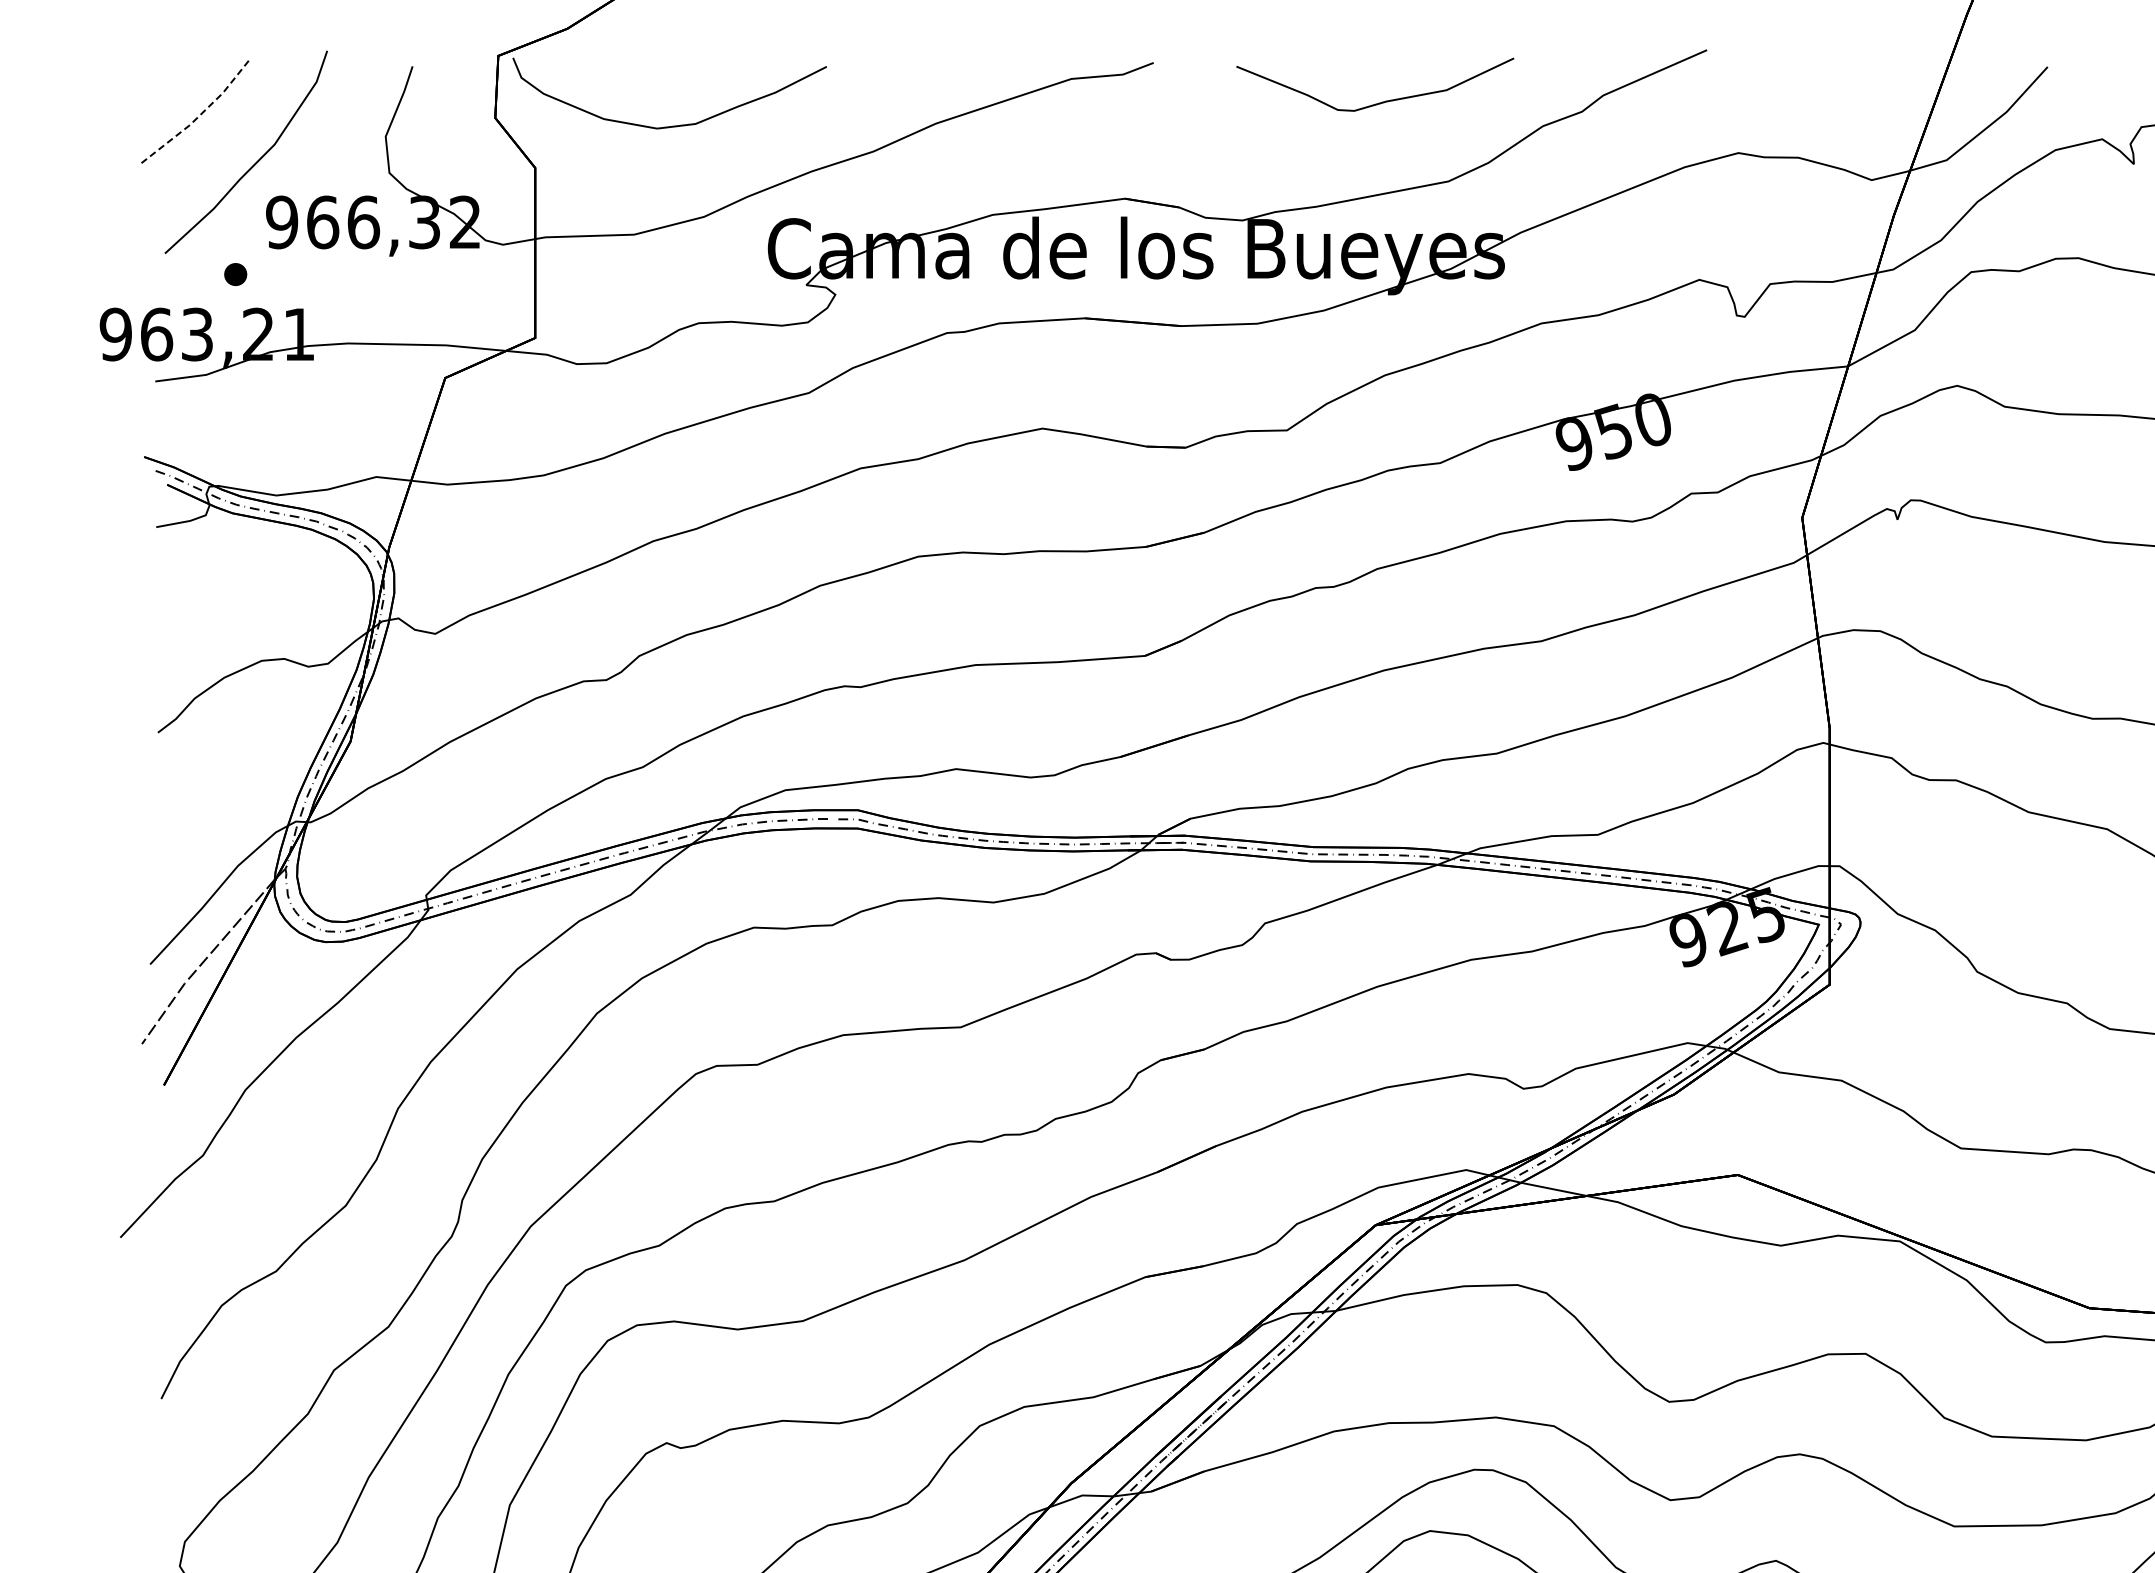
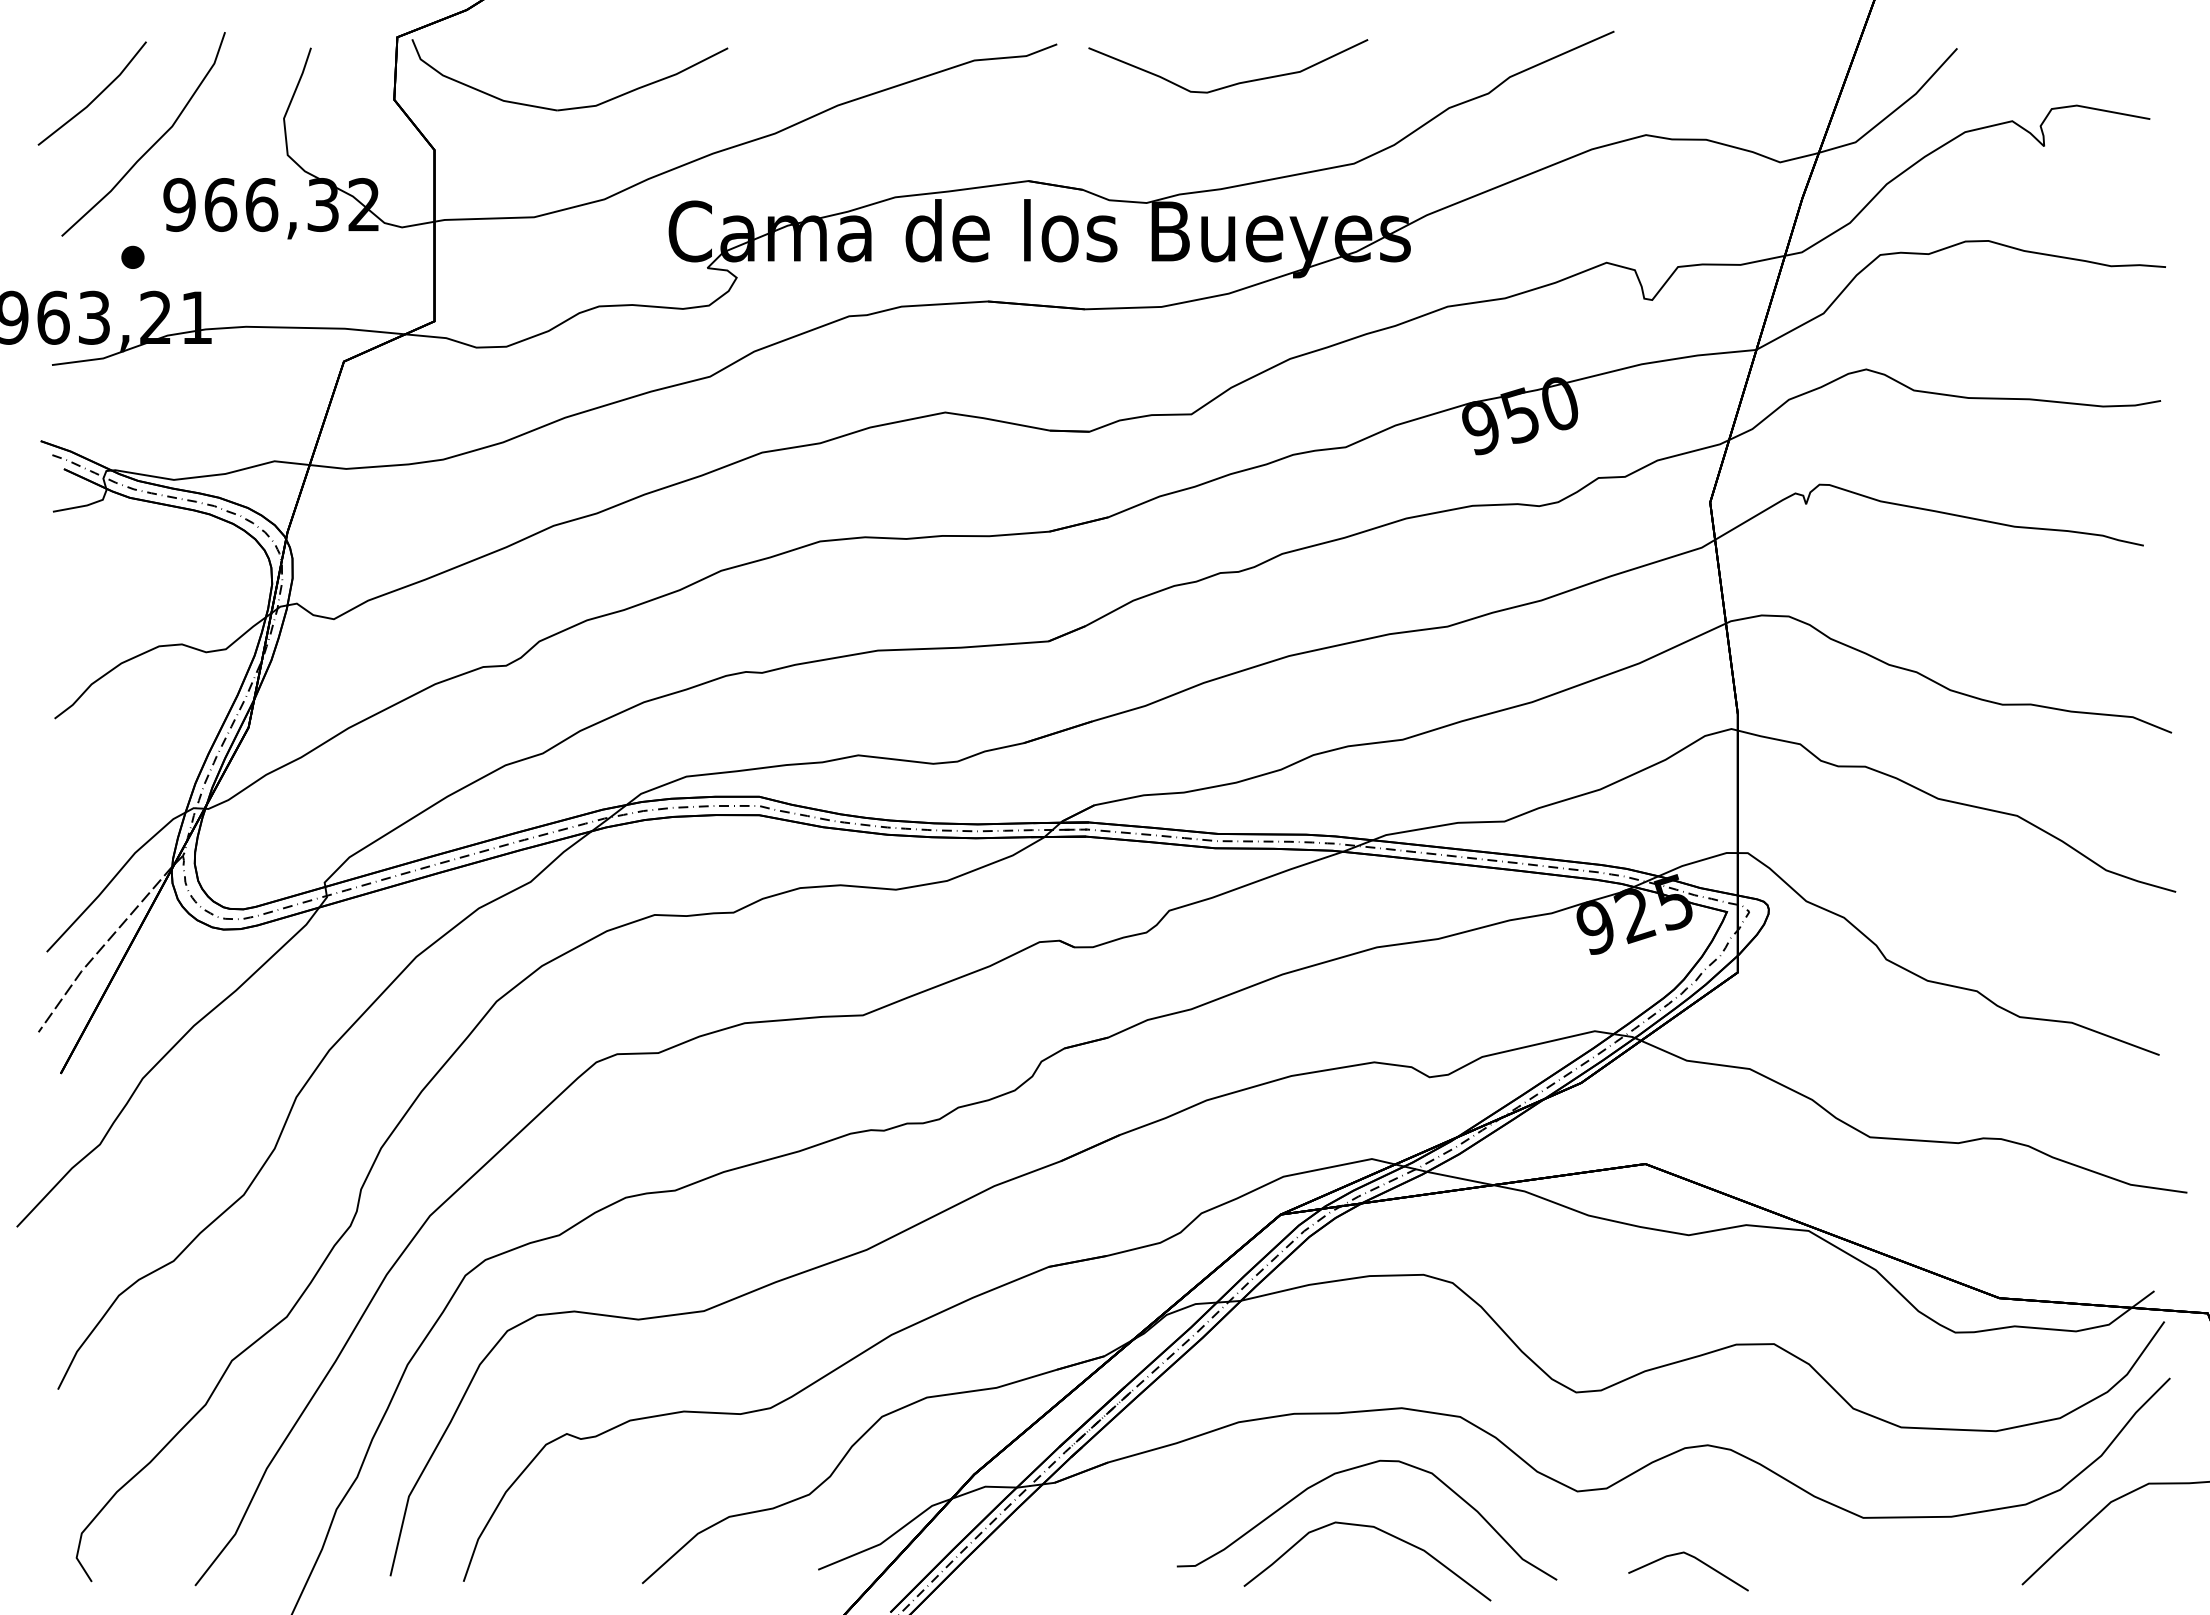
curve: (1381, 101) -> (1234, 83), moved
line: (199, 115) -> (96, 97), dashed -> solid

